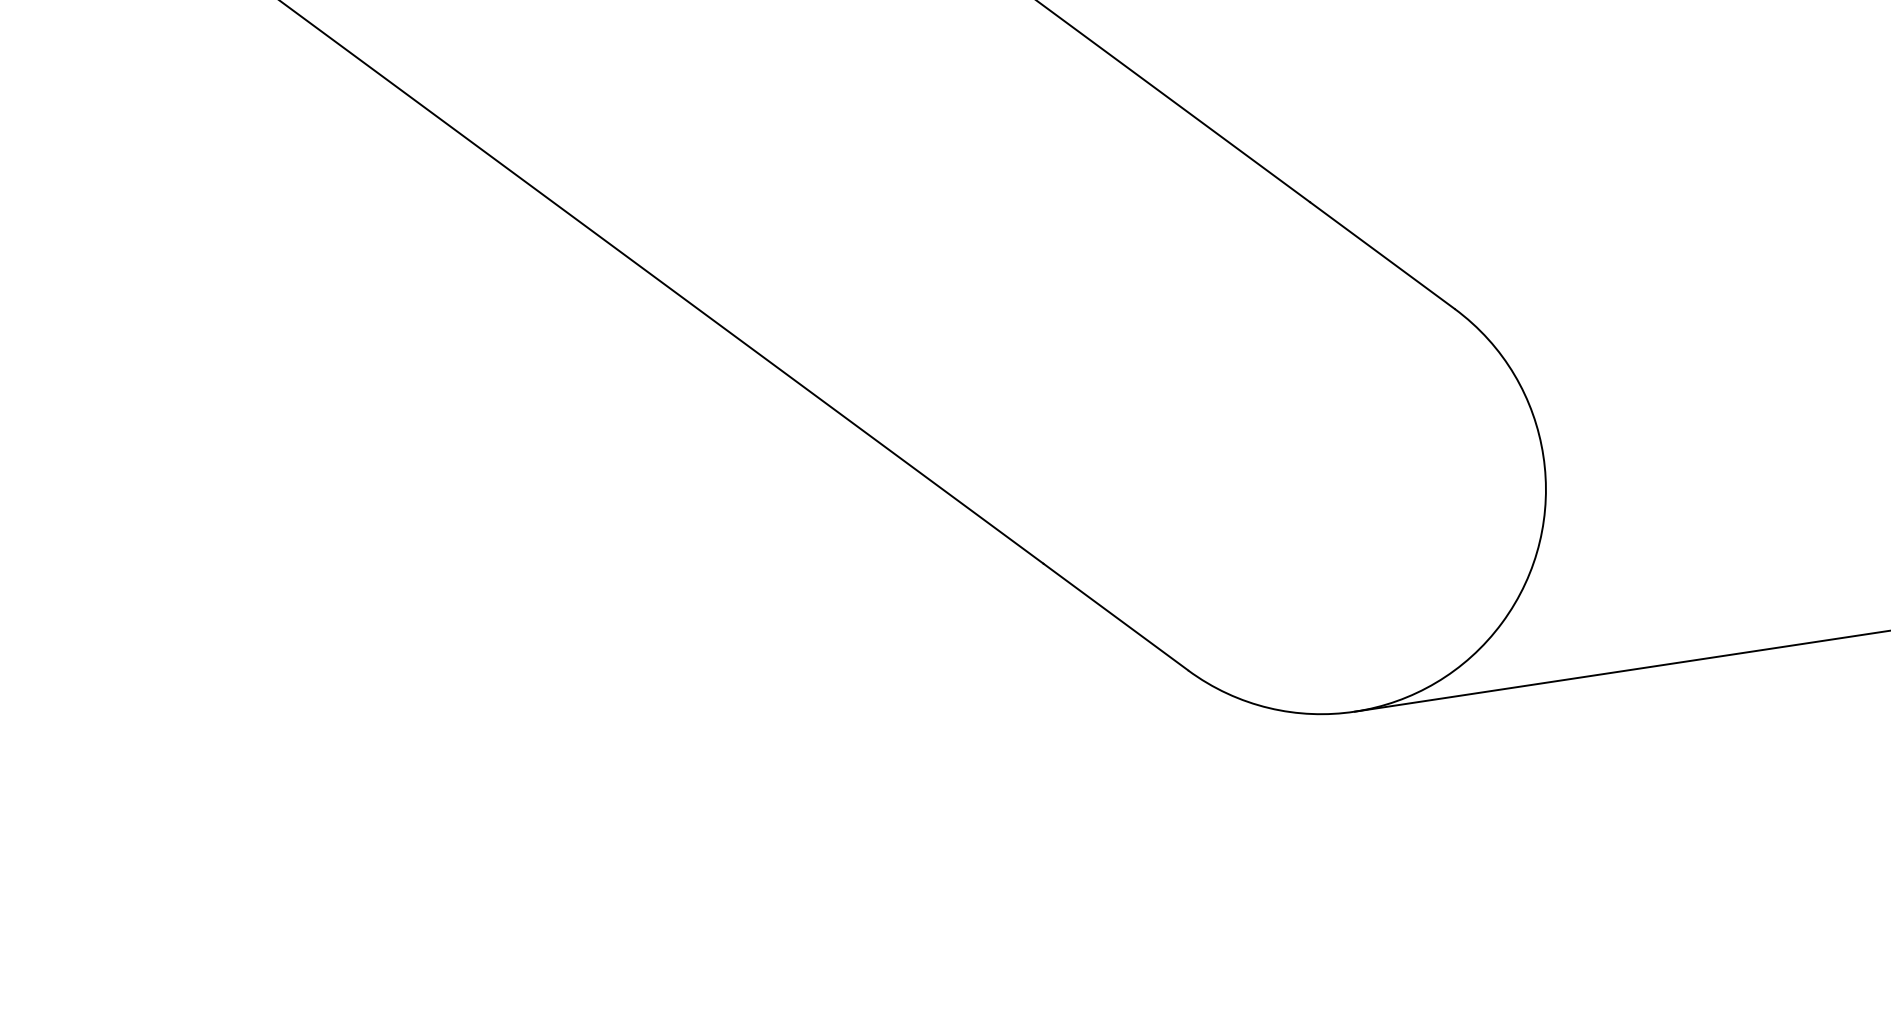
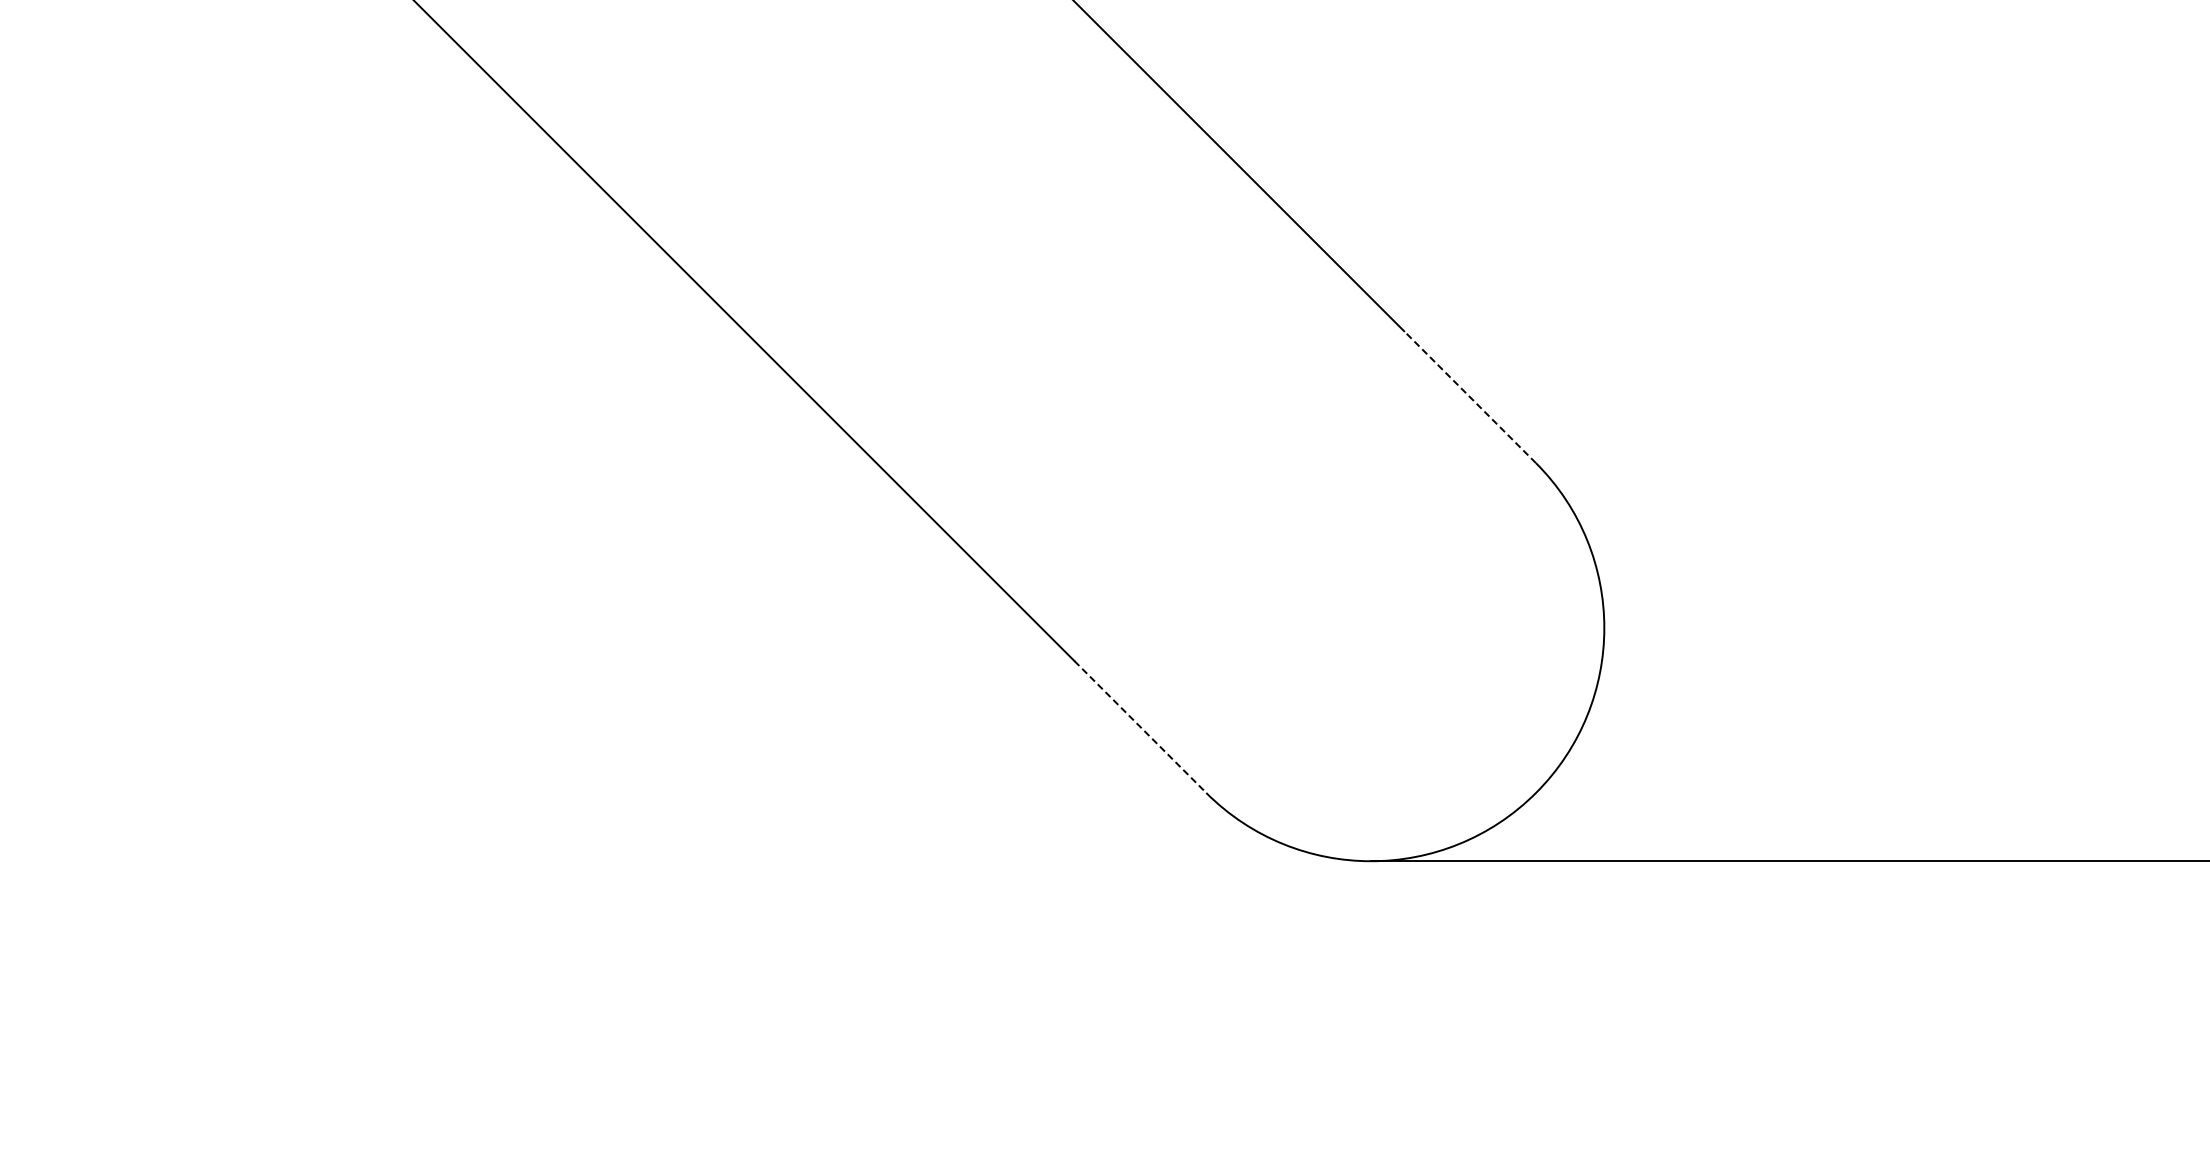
line: (1381, 254) -> (1469, 396), solid -> dashed
line: (1116, 617) -> (1140, 727), solid -> dashed

